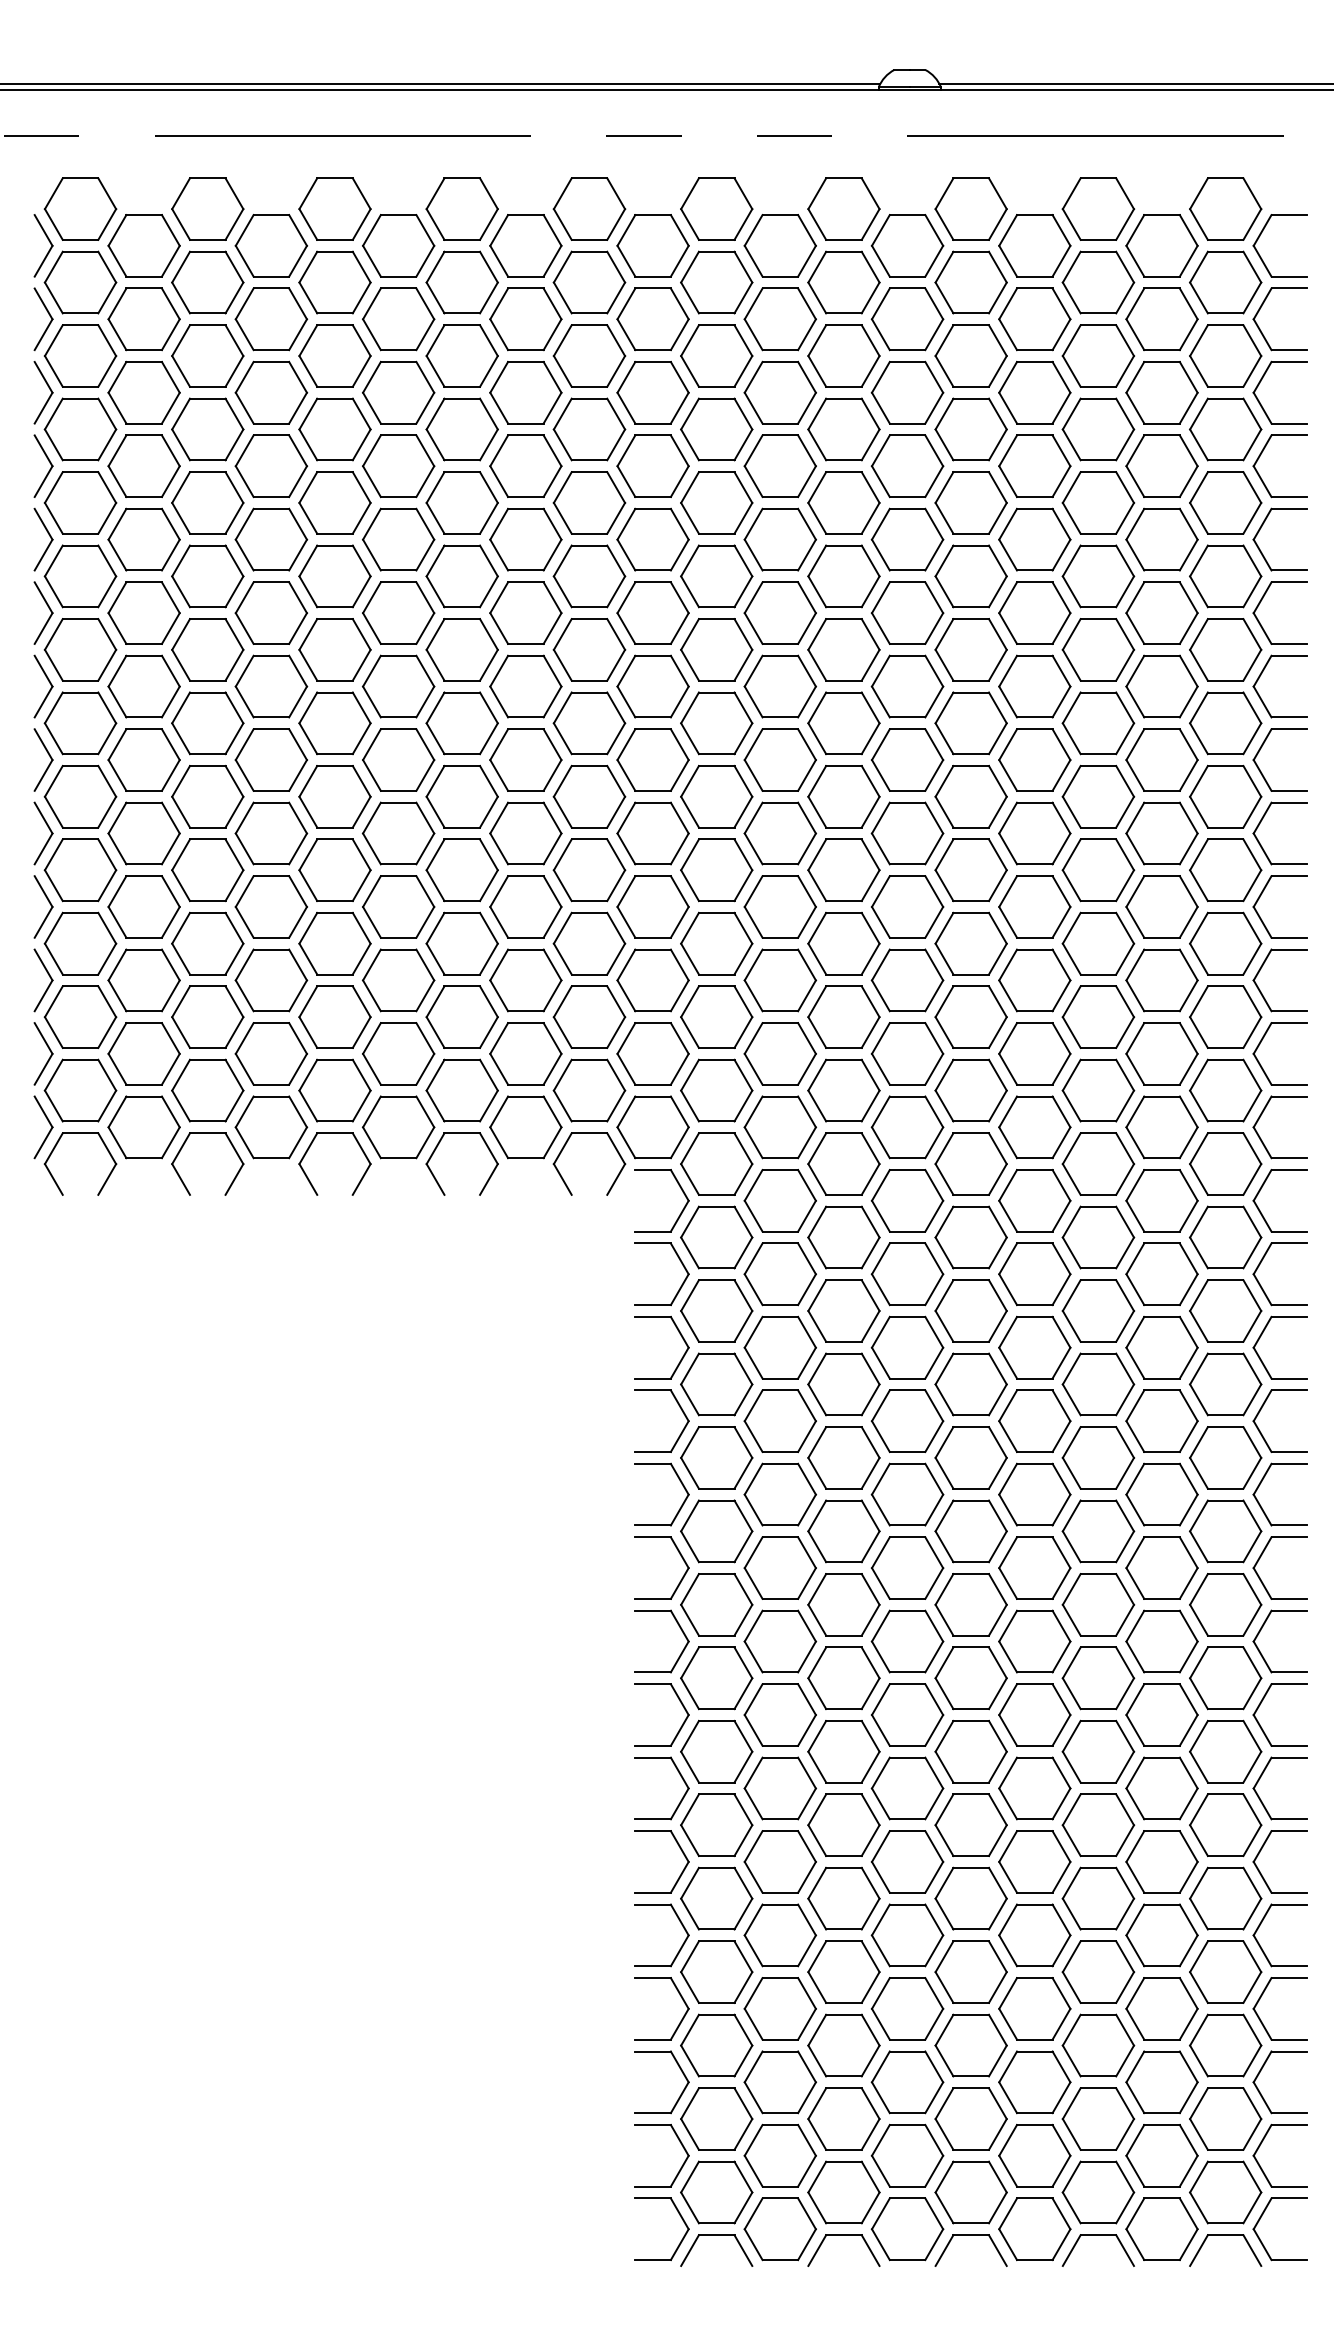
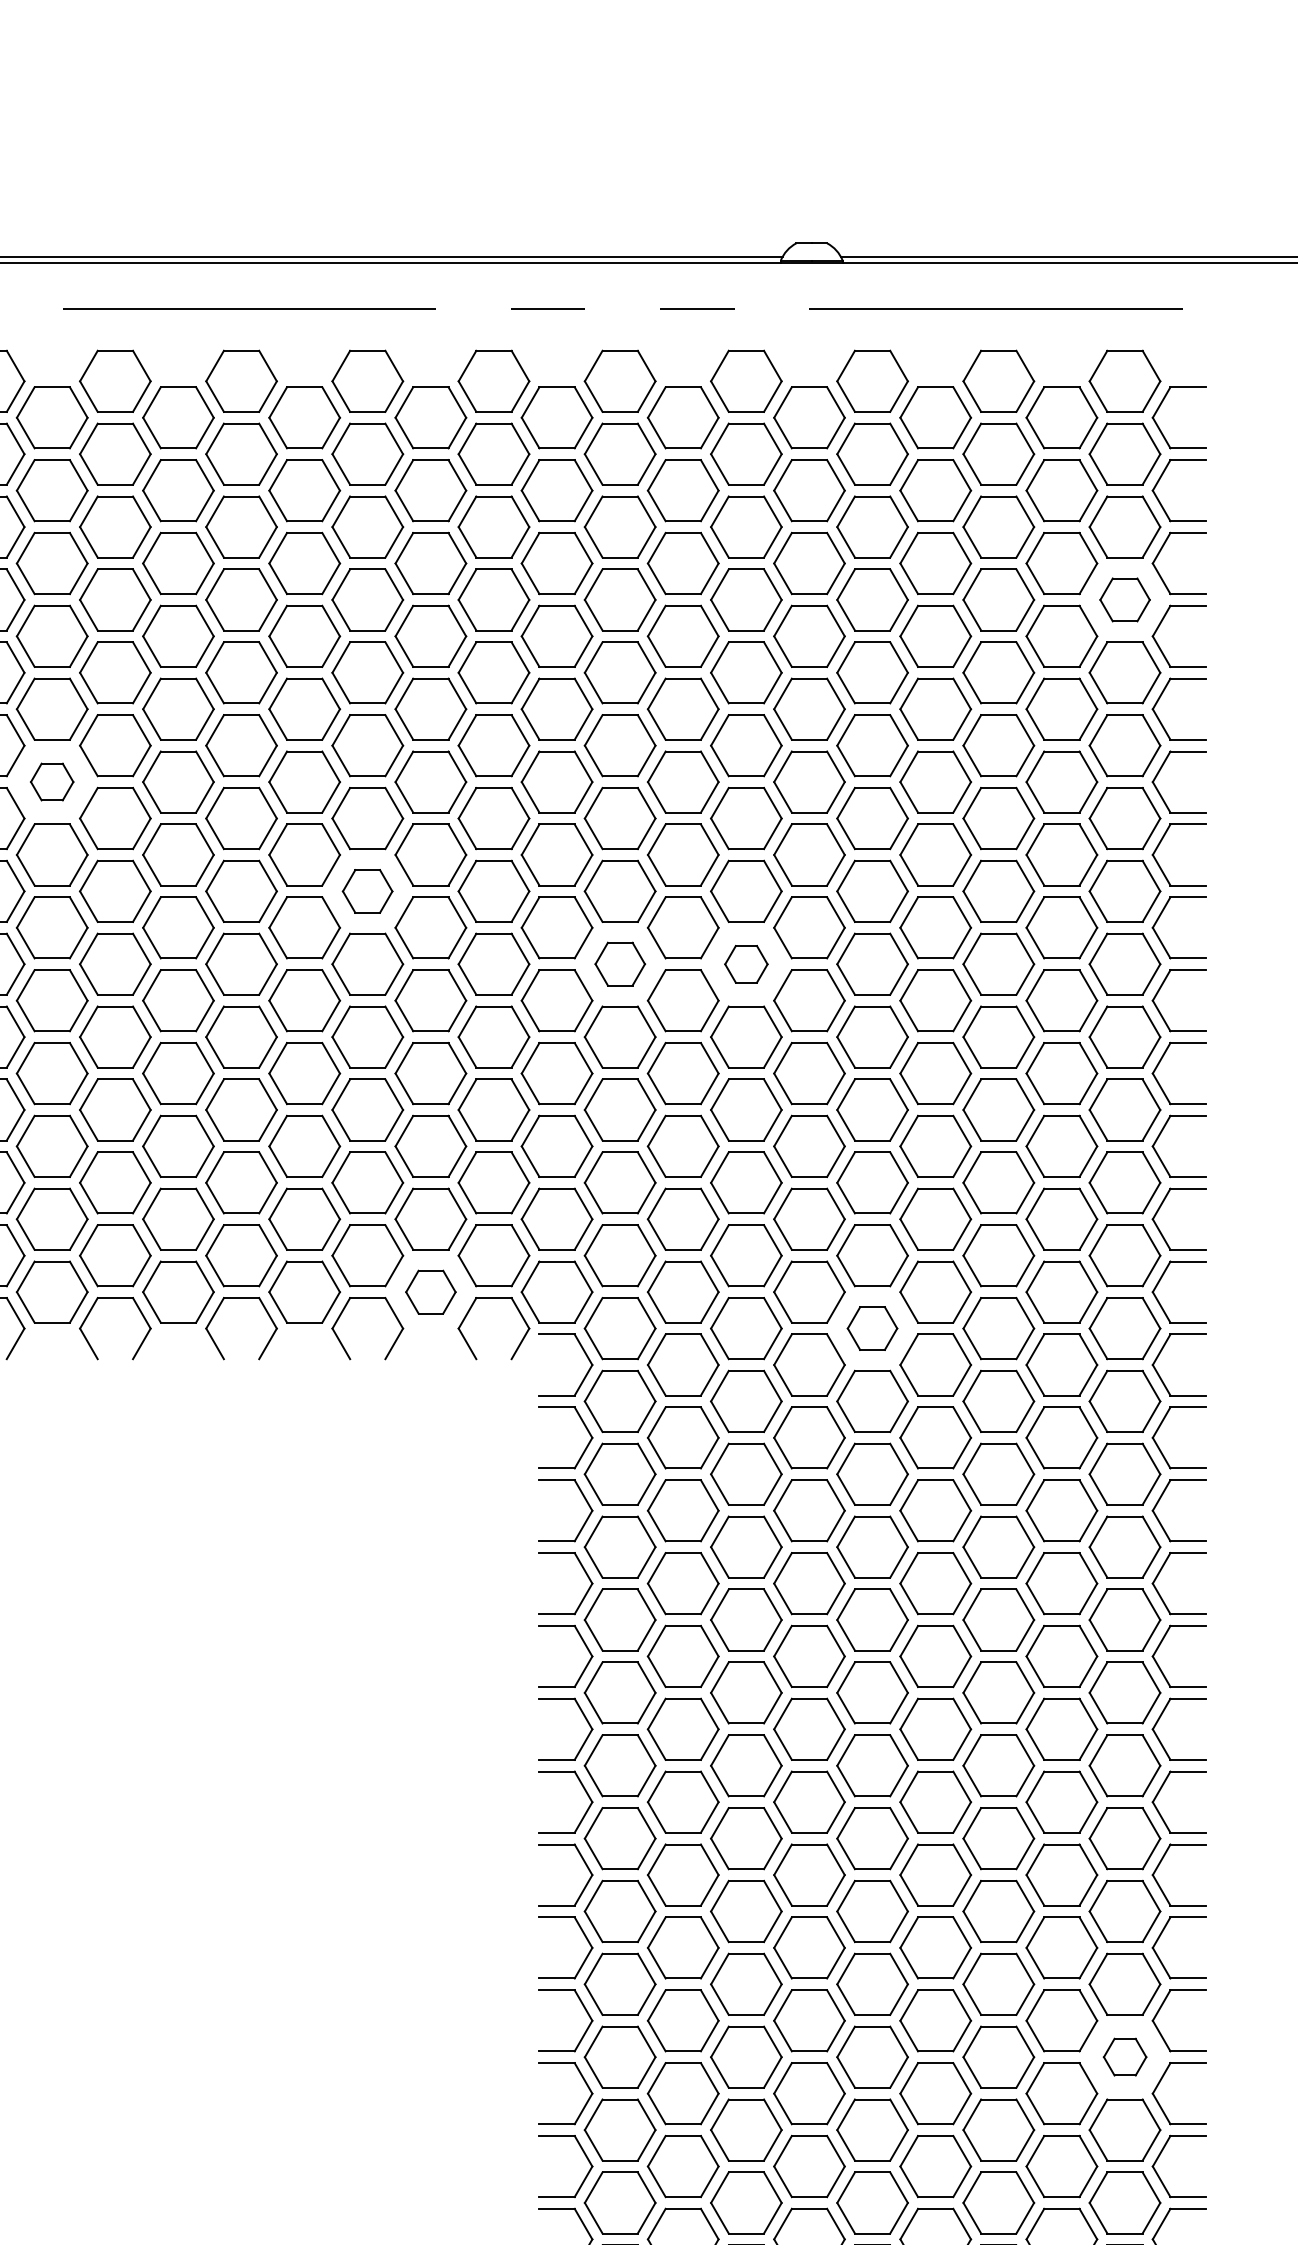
part: (1225, 429) -> (1124, 599), size x0.7
part: (143, 612) -> (51, 781), size x0.6
part: (461, 723) -> (367, 891), size x0.7
part: (716, 796) -> (619, 963), size x0.7
part: (843, 796) -> (745, 963), size x0.6
part: (525, 1127) -> (430, 1292), size x0.7
part: (970, 1163) -> (871, 1328), size x0.7
part: (1225, 1898) -> (1124, 2057), size x0.6

